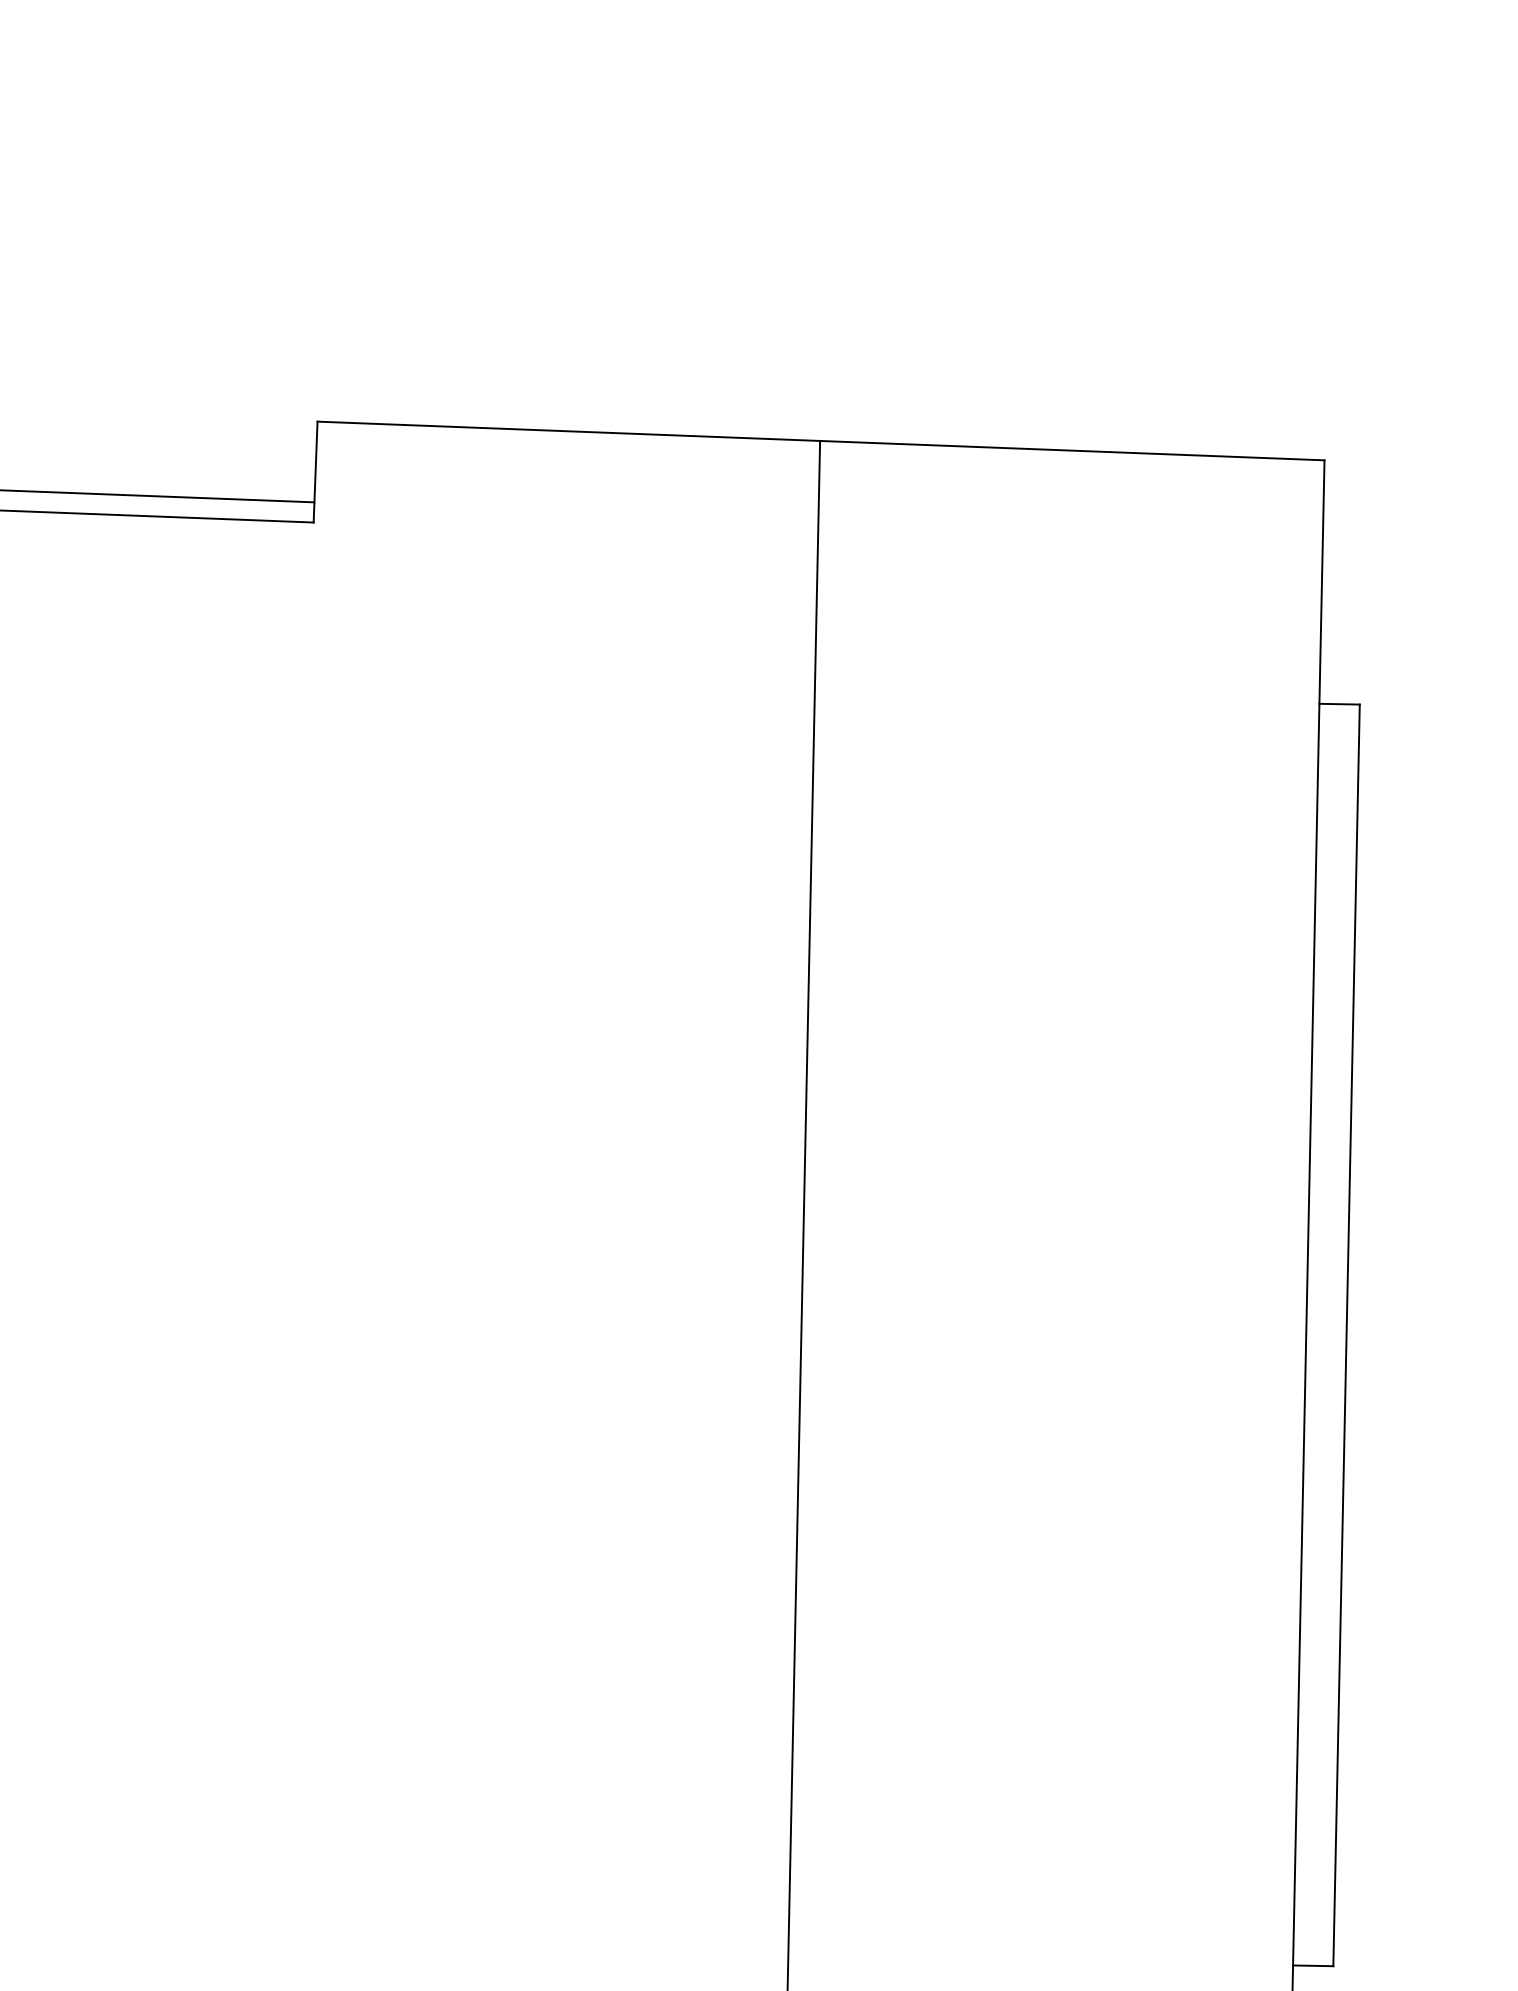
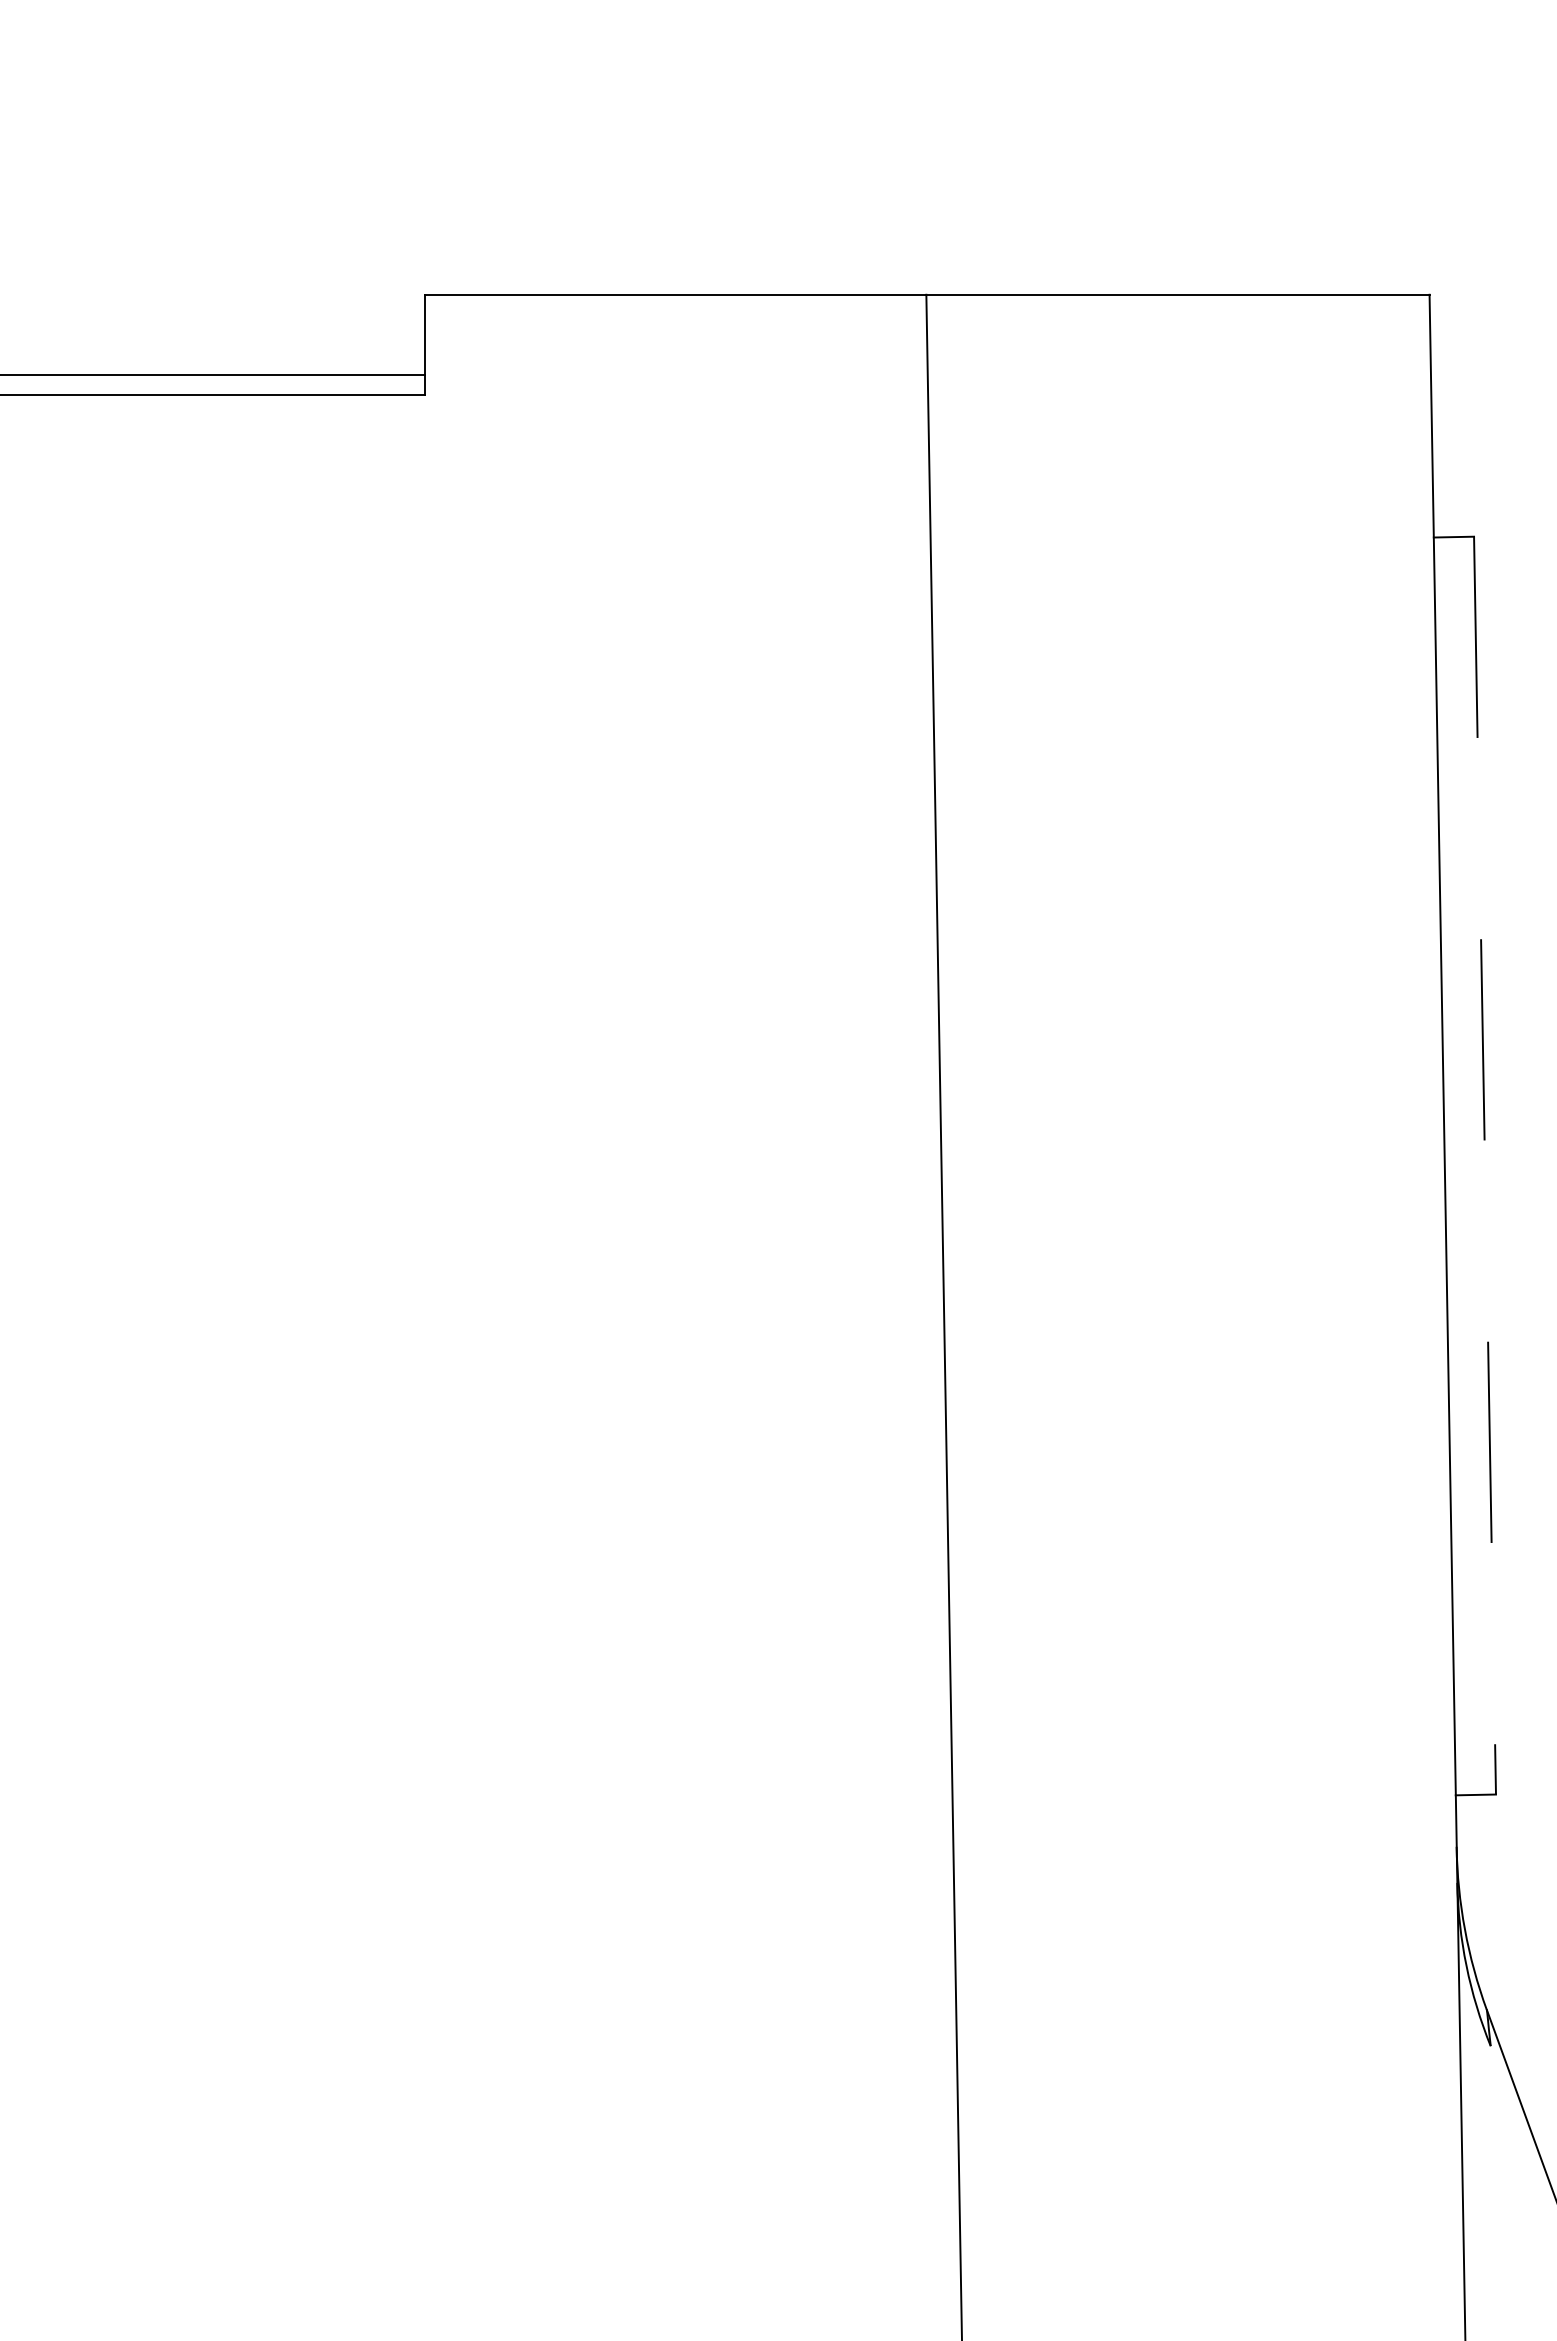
line: (1347, 1336) -> (1485, 1166), solid -> dashed

